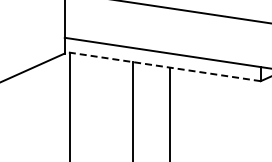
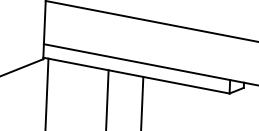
line: (162, 66) -> (136, 75), dashed -> solid

